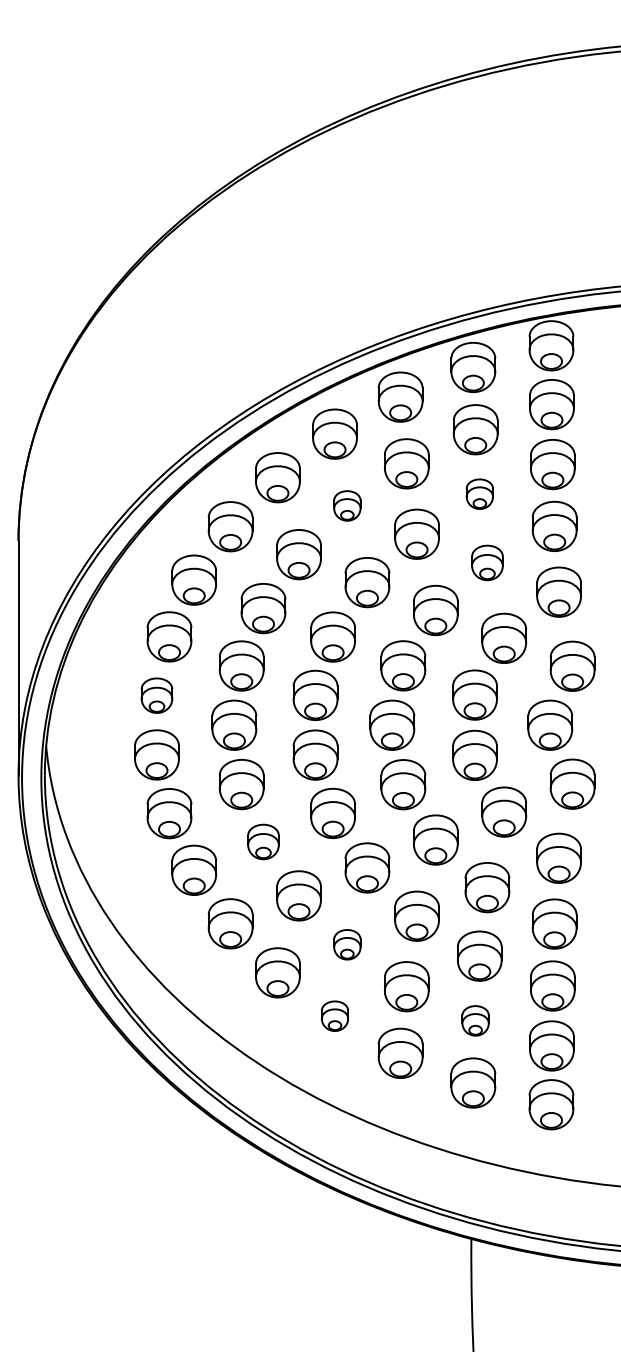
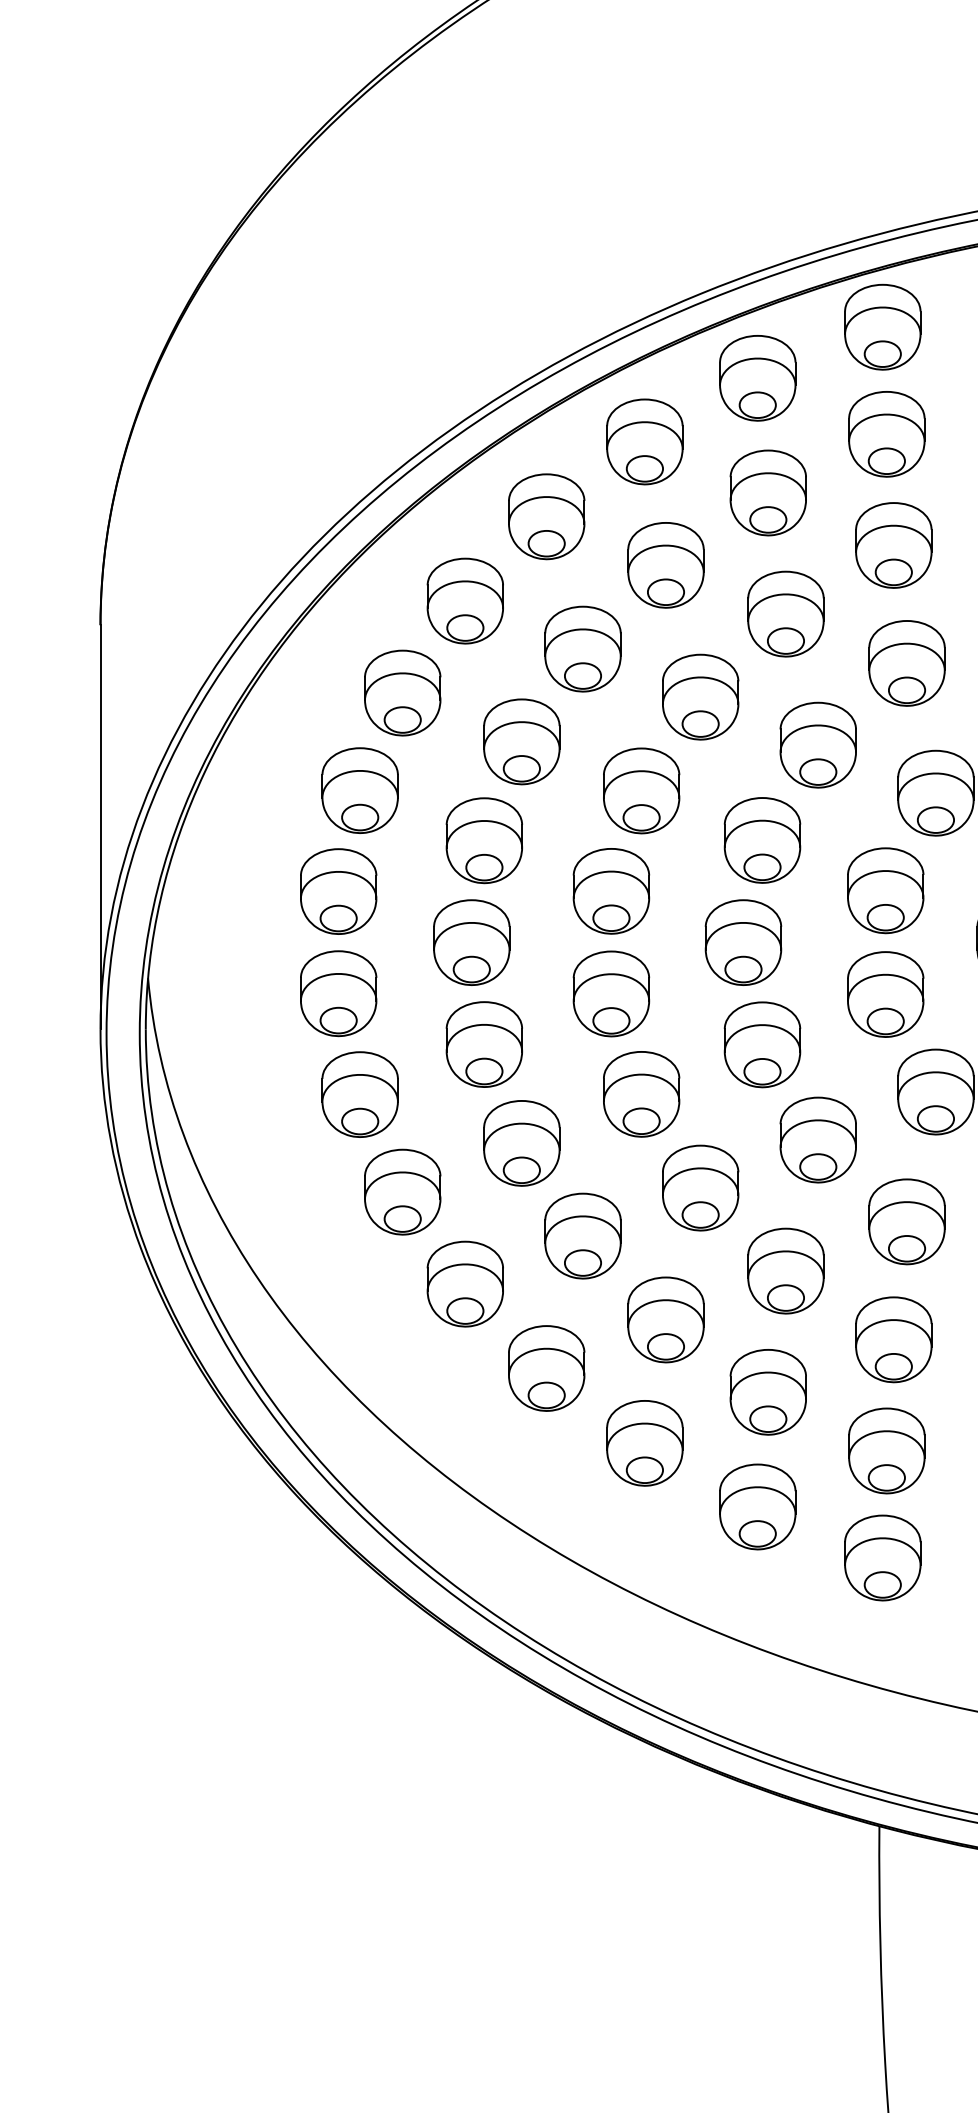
part: (479, 493) -> (893, 543), size x1.67
part: (347, 505) -> (666, 564), size x1.67
part: (487, 562) -> (907, 662), size x1.43
part: (156, 695) -> (337, 891), size x1.43
part: (263, 841) -> (521, 1142), size x1.43
part: (347, 944) -> (666, 1319), size x1.67
part: (334, 1015) -> (643, 1441), size x1.67
part: (475, 1020) -> (886, 1450), size x1.67

